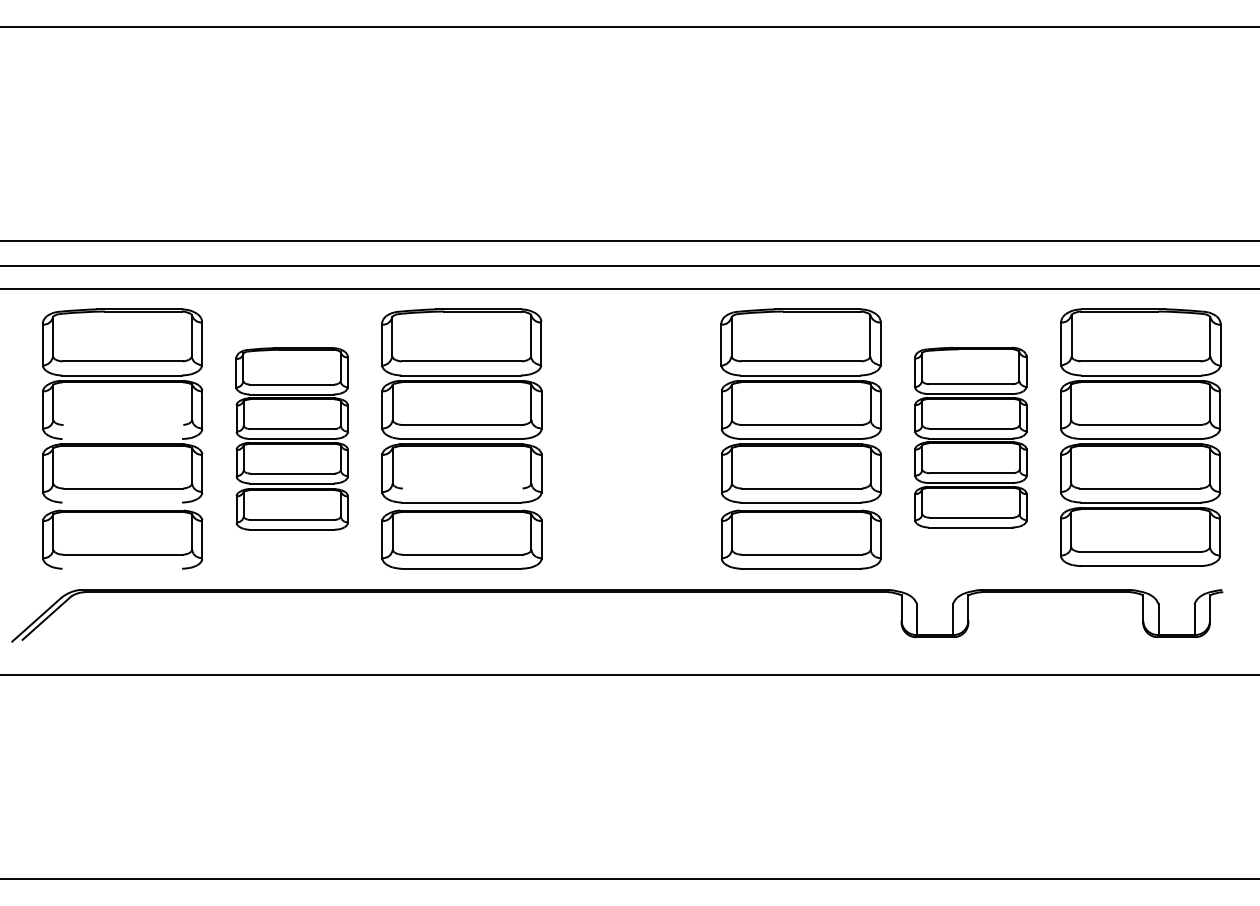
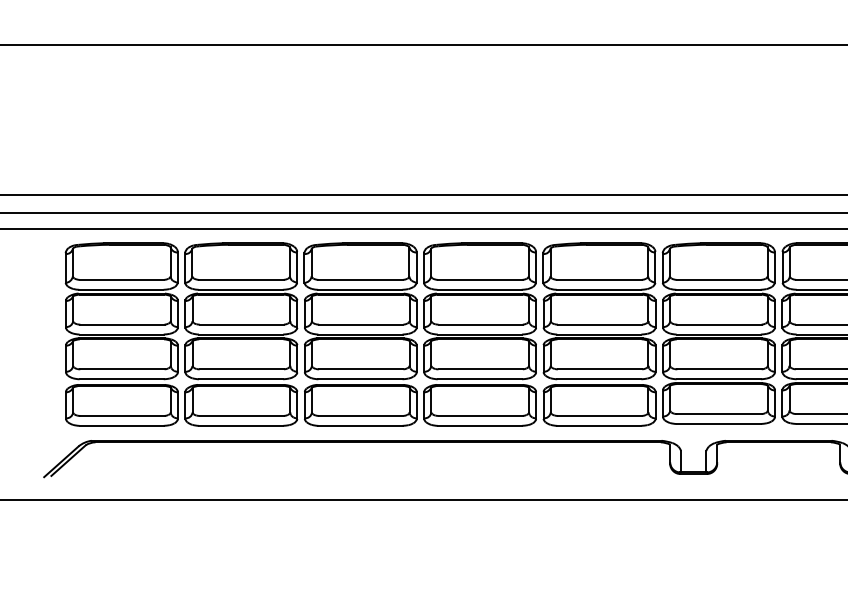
line: (123, 424) -> (122, 324), added
part: (970, 437) -> (718, 333), size x1.43
part: (291, 438) -> (240, 334), size x1.43
part: (631, 438) -> (480, 334), added
line: (122, 439) -> (121, 334), added
line: (462, 488) -> (361, 369), added
line: (122, 502) -> (121, 379), added
line: (122, 568) -> (121, 425), added

